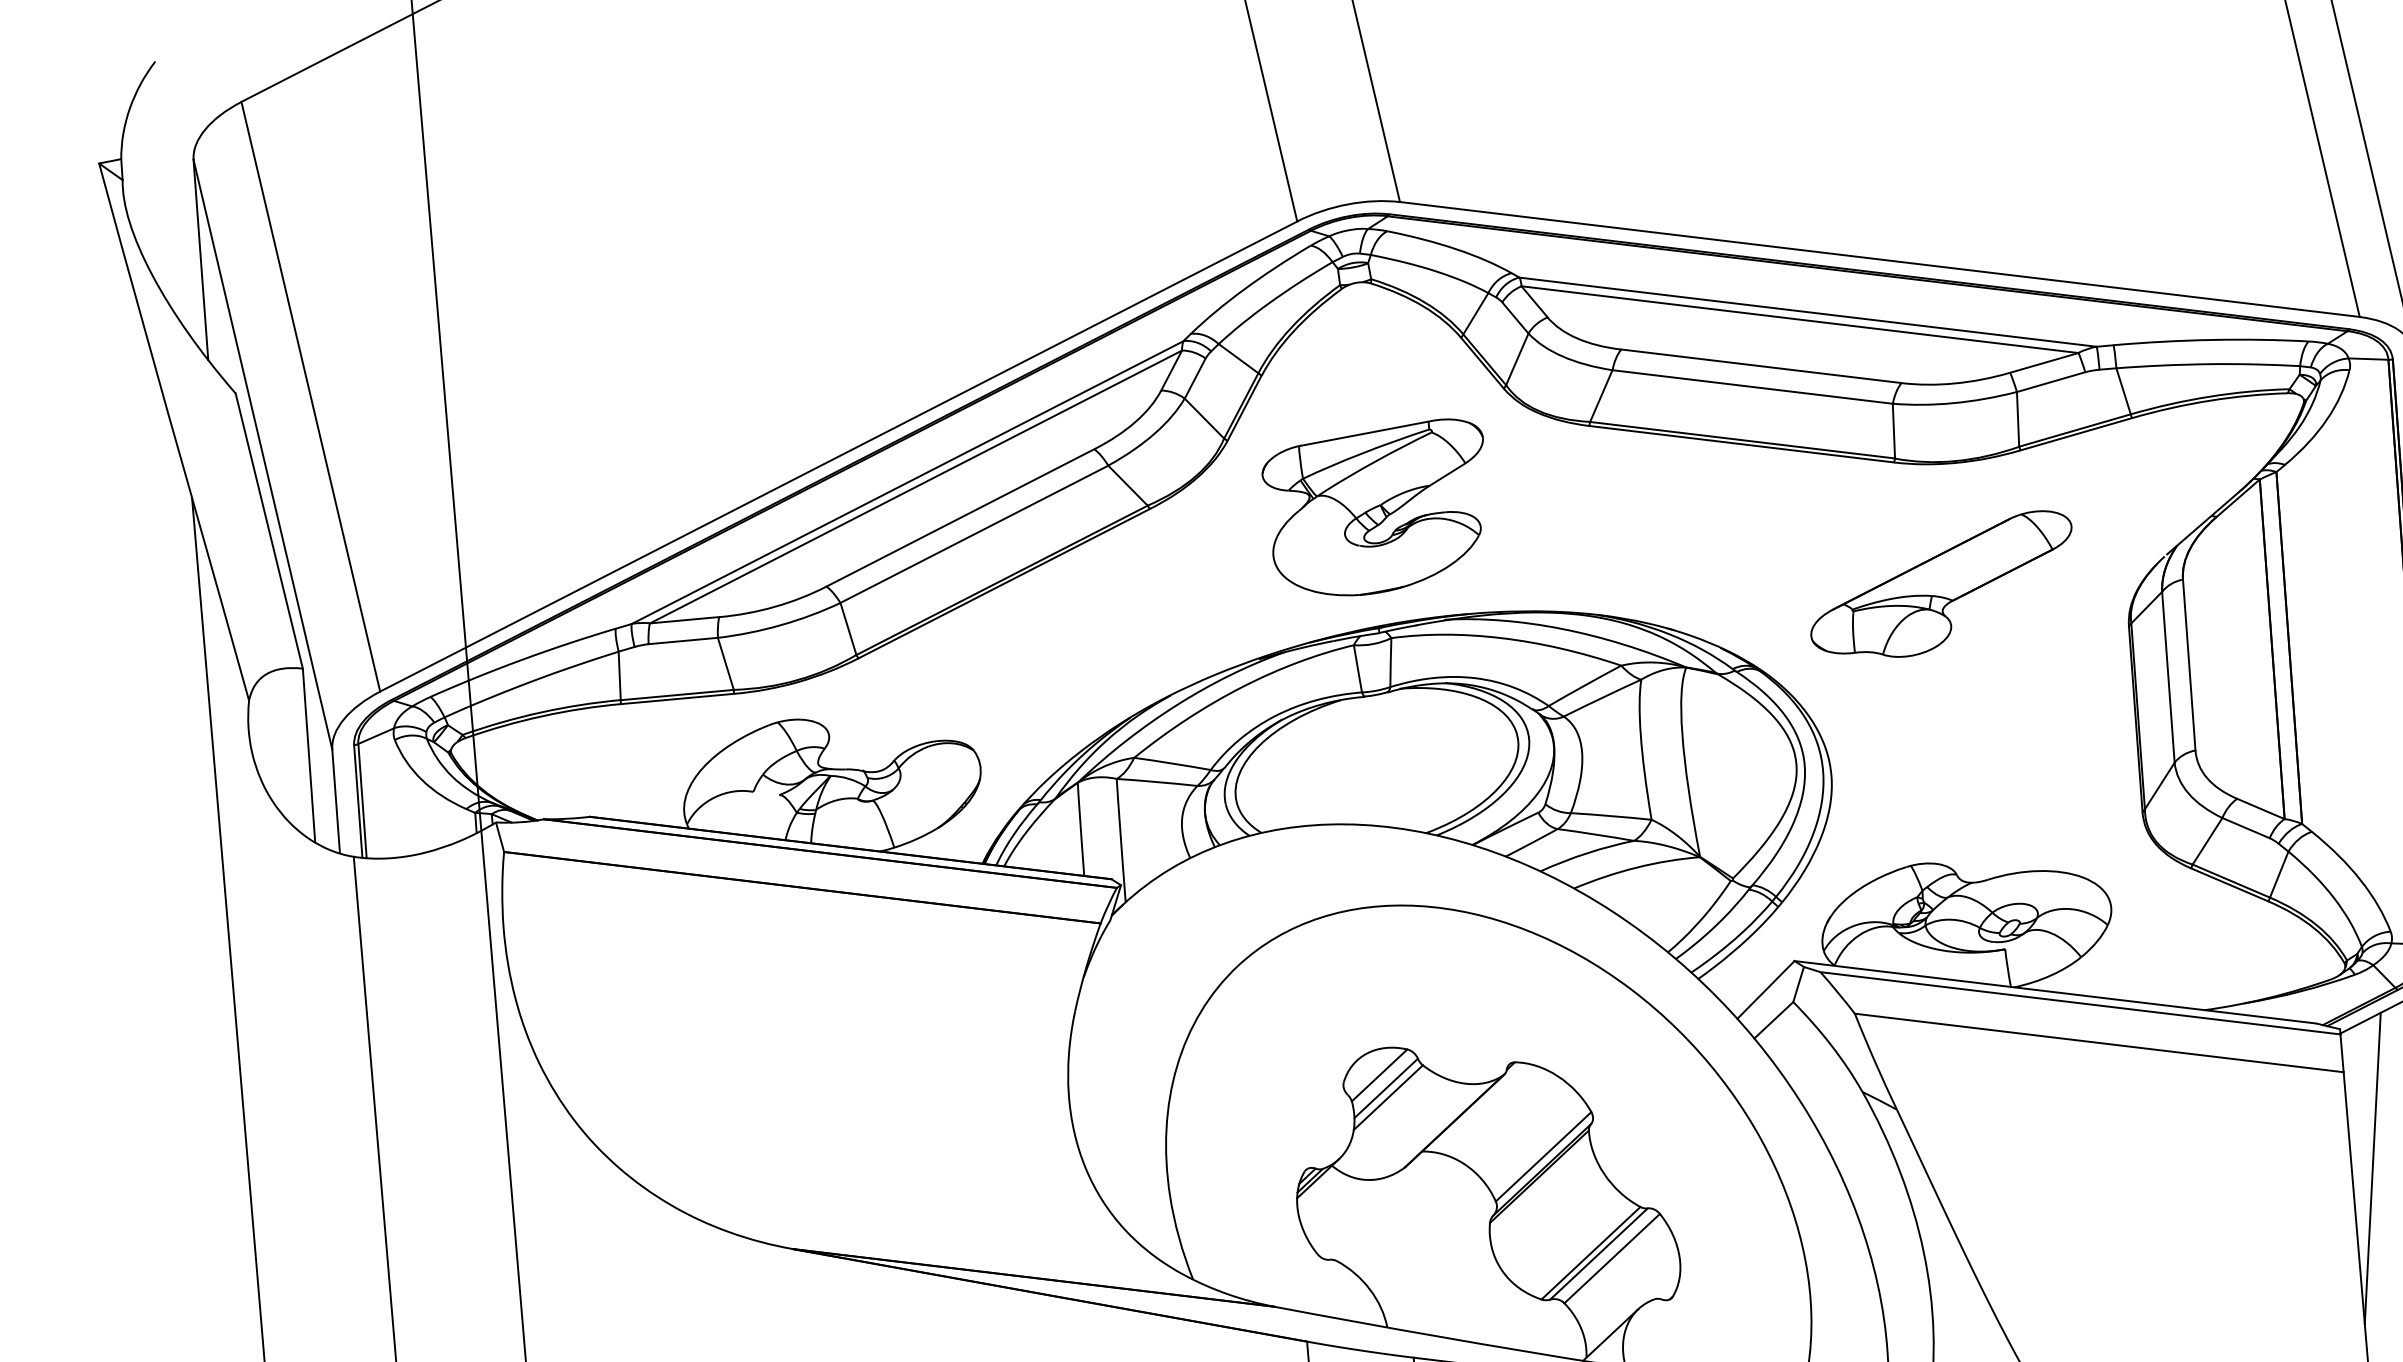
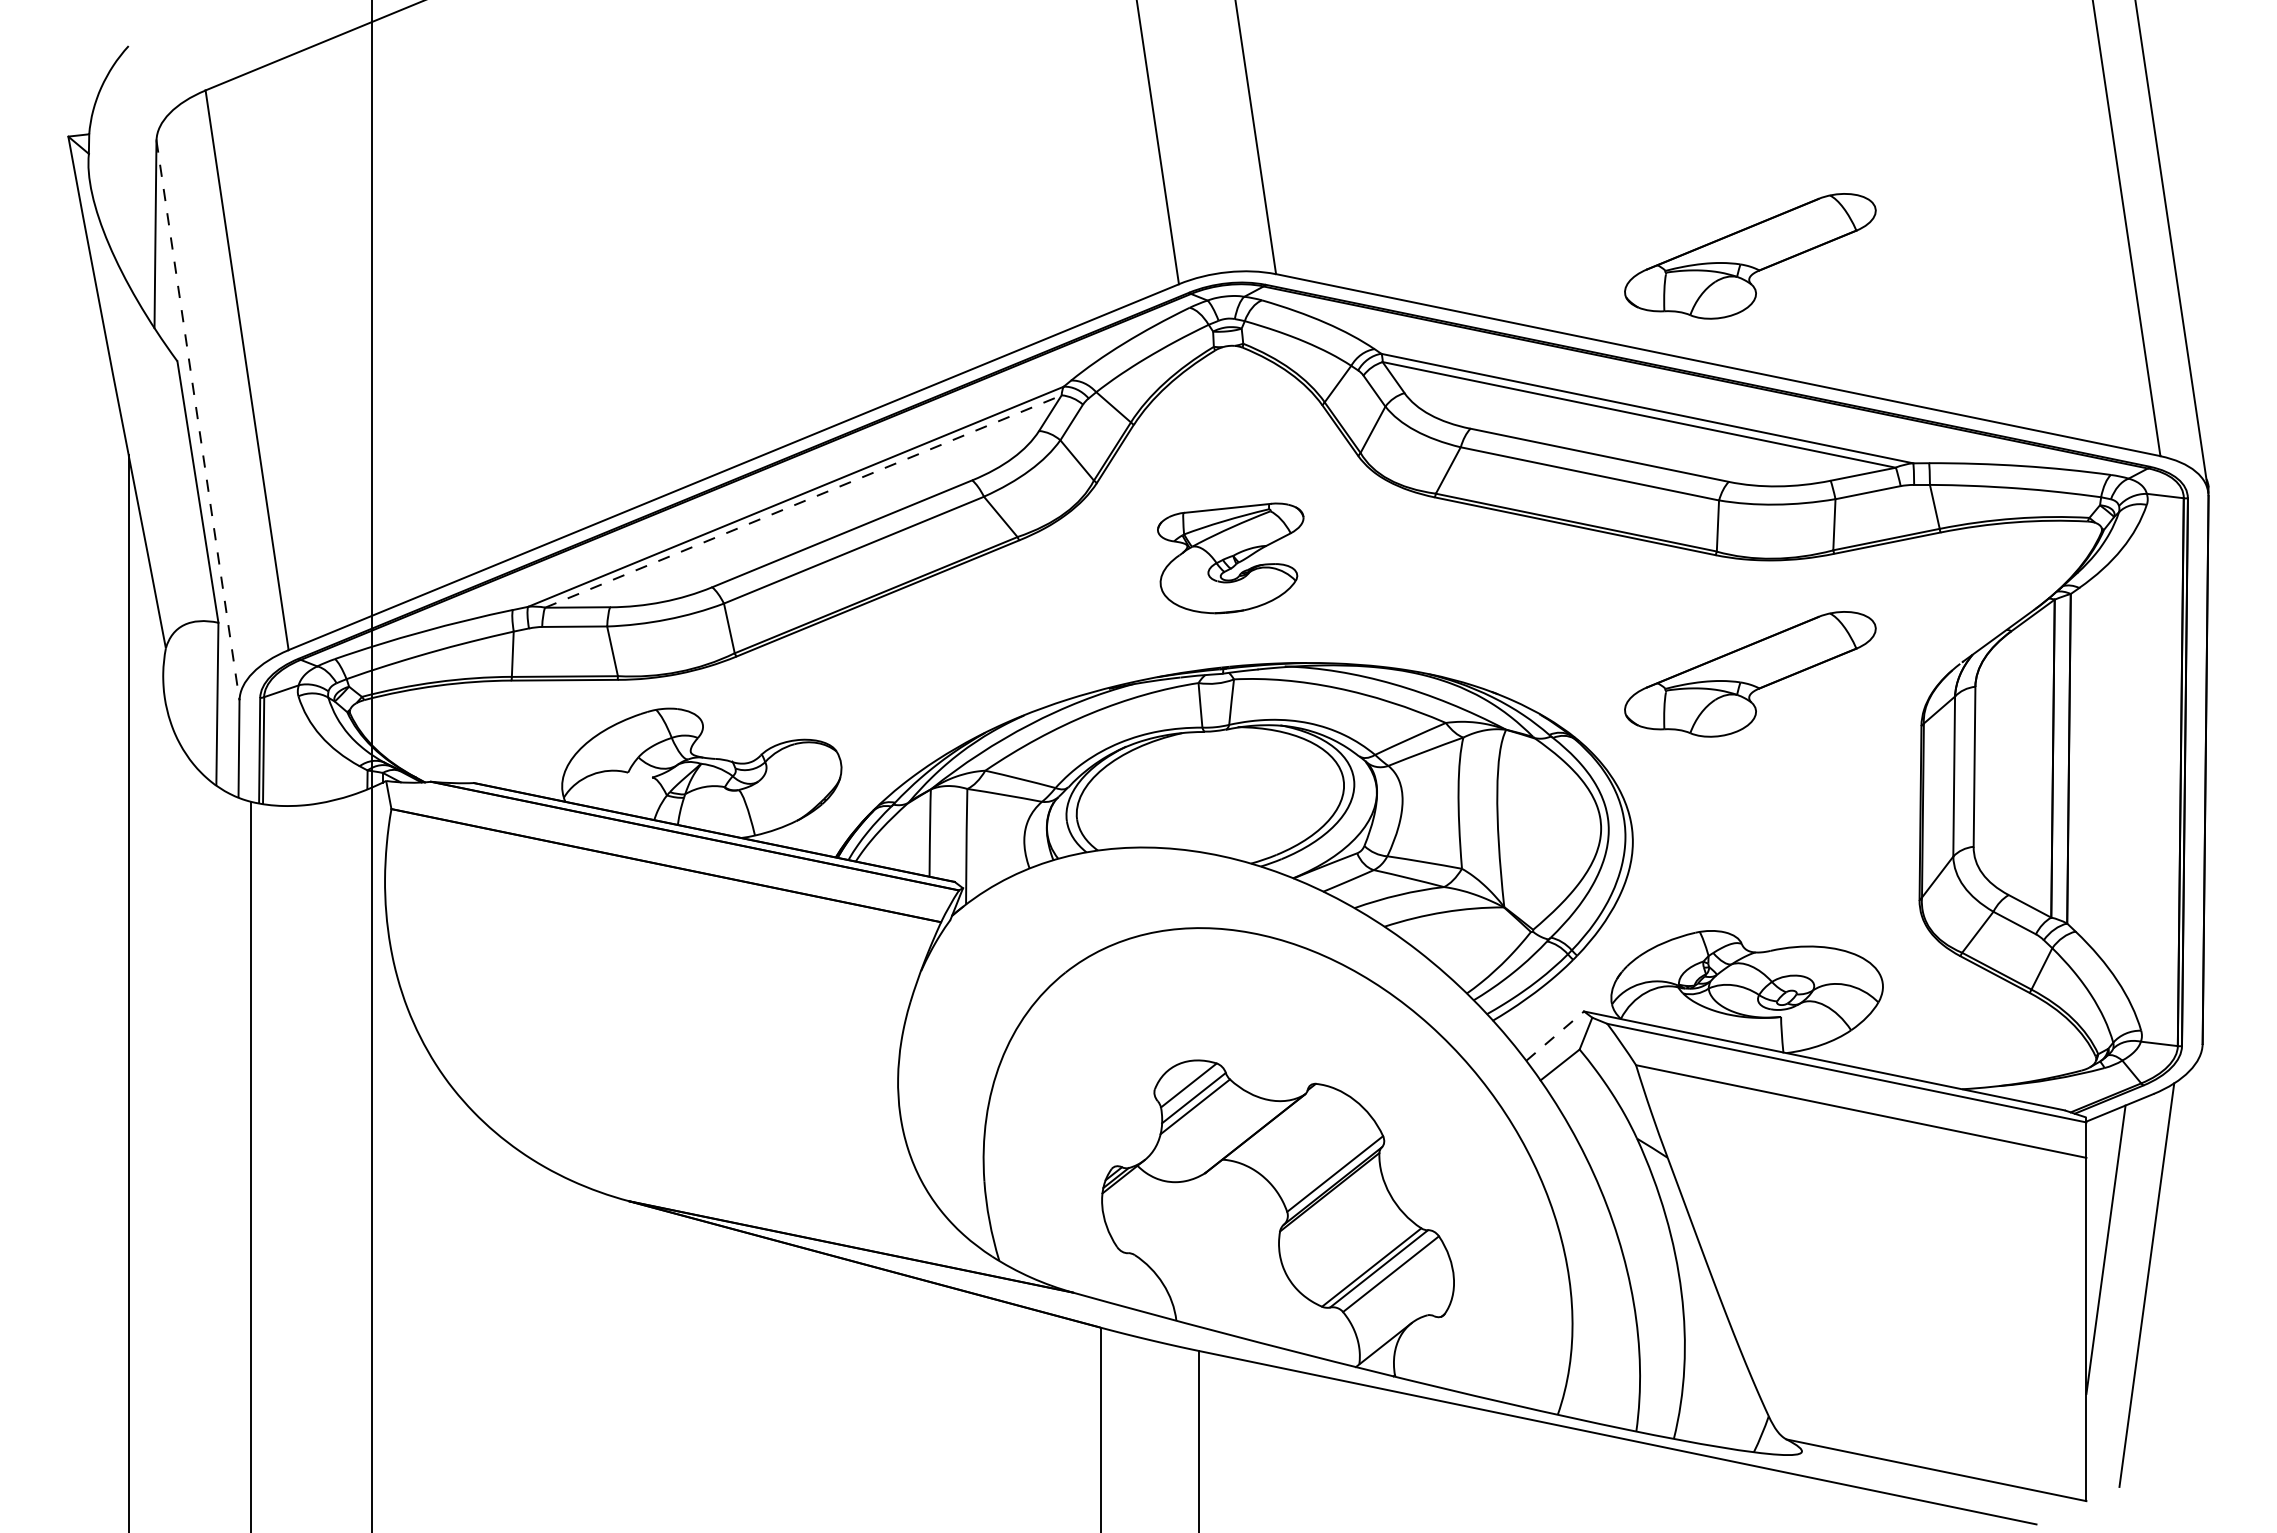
part: (1904, 140) -> (1750, 256), added
line: (263, 454) -> (198, 420), solid -> dashed
line: (916, 486) -> (803, 501), solid -> dashed
part: (1376, 509) -> (1230, 558), size x0.7
line: (1766, 990) -> (1555, 1036), solid -> dashed

